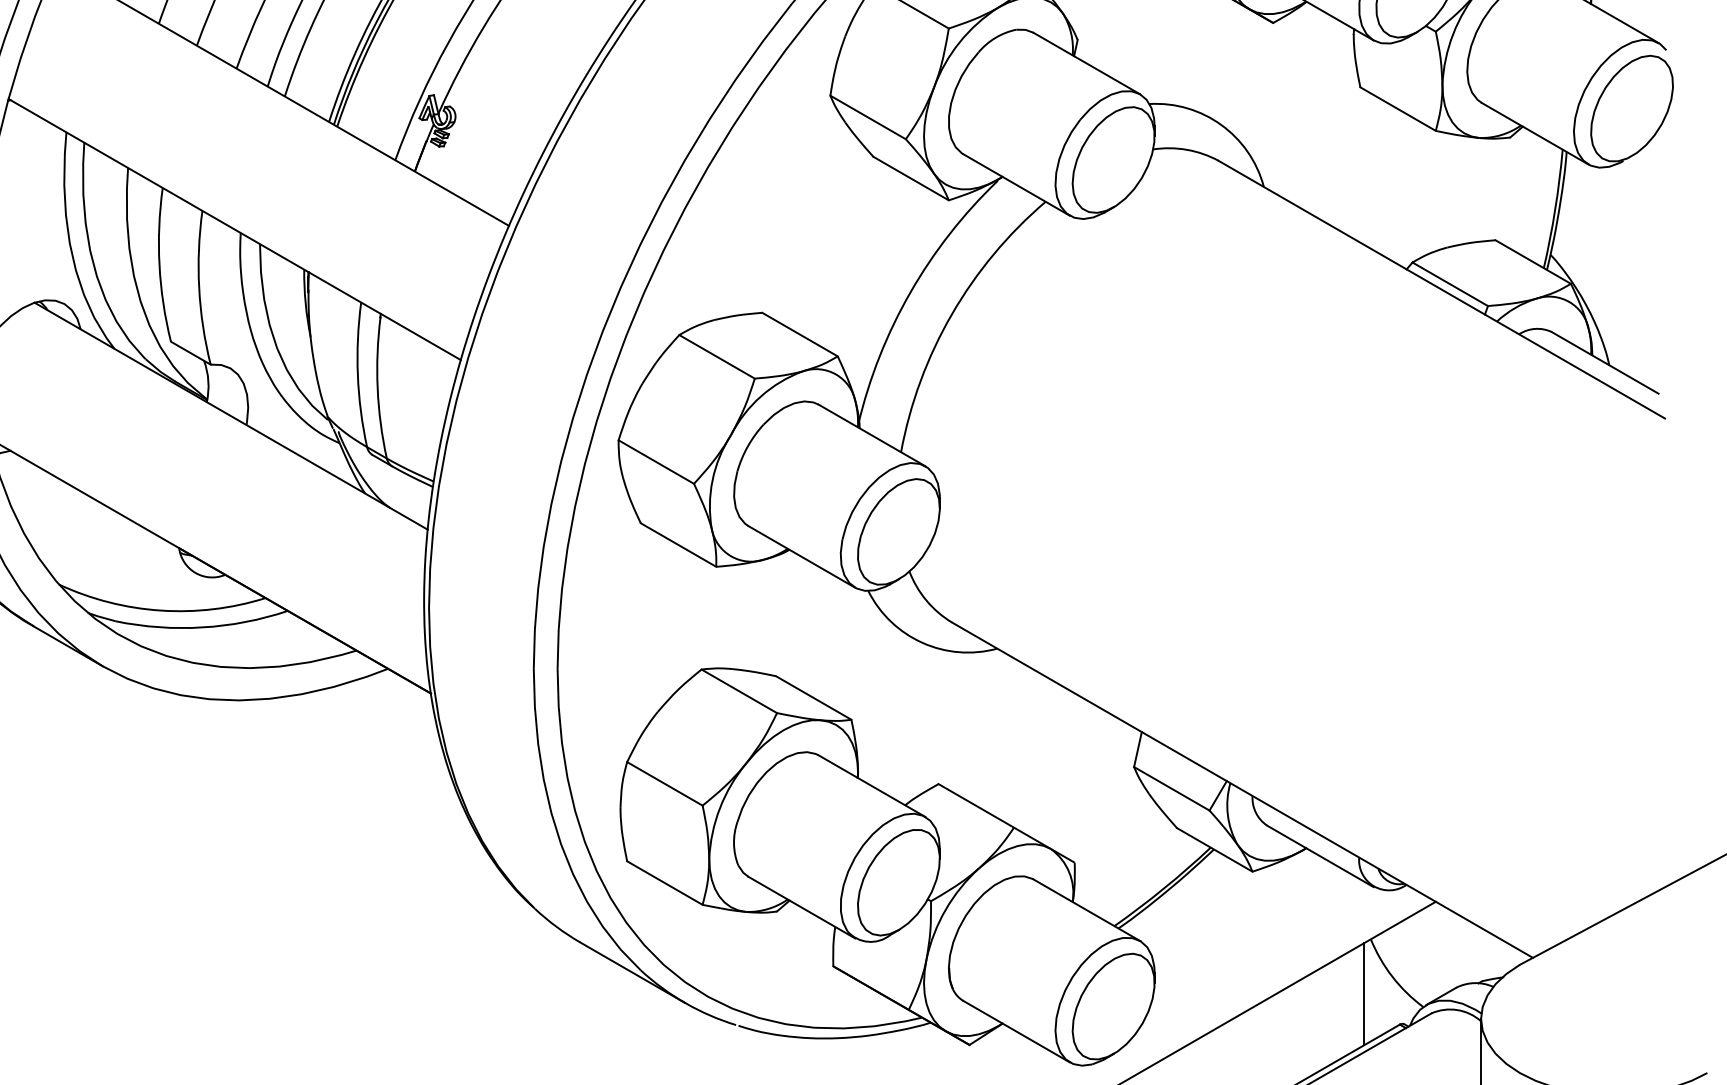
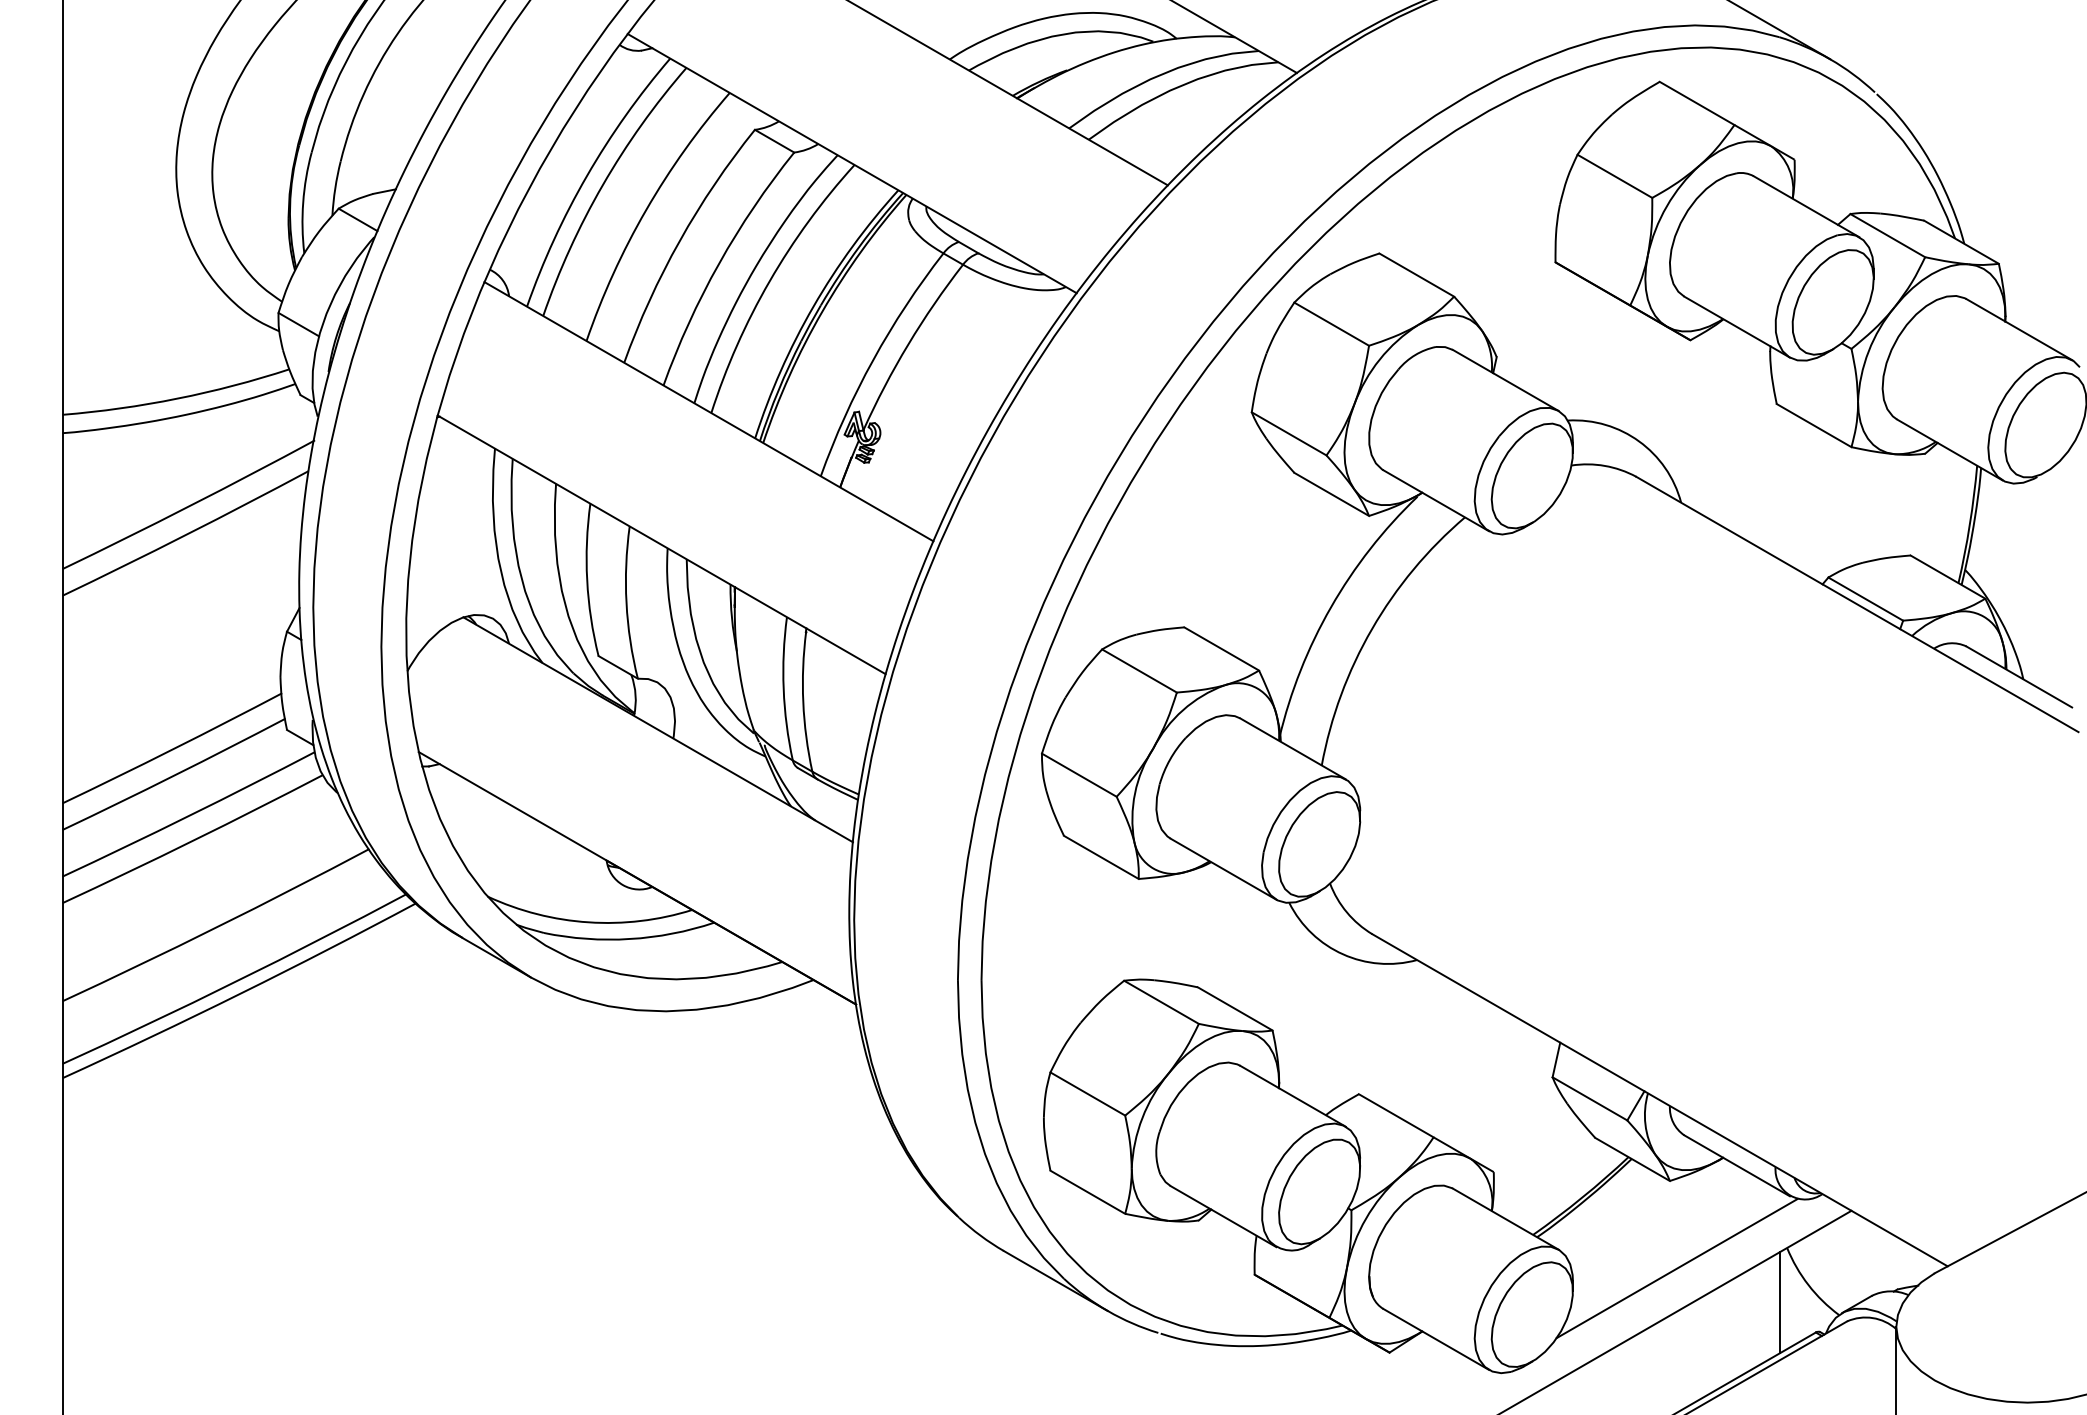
line: (1259, 960) -> (1676, 1268), added

